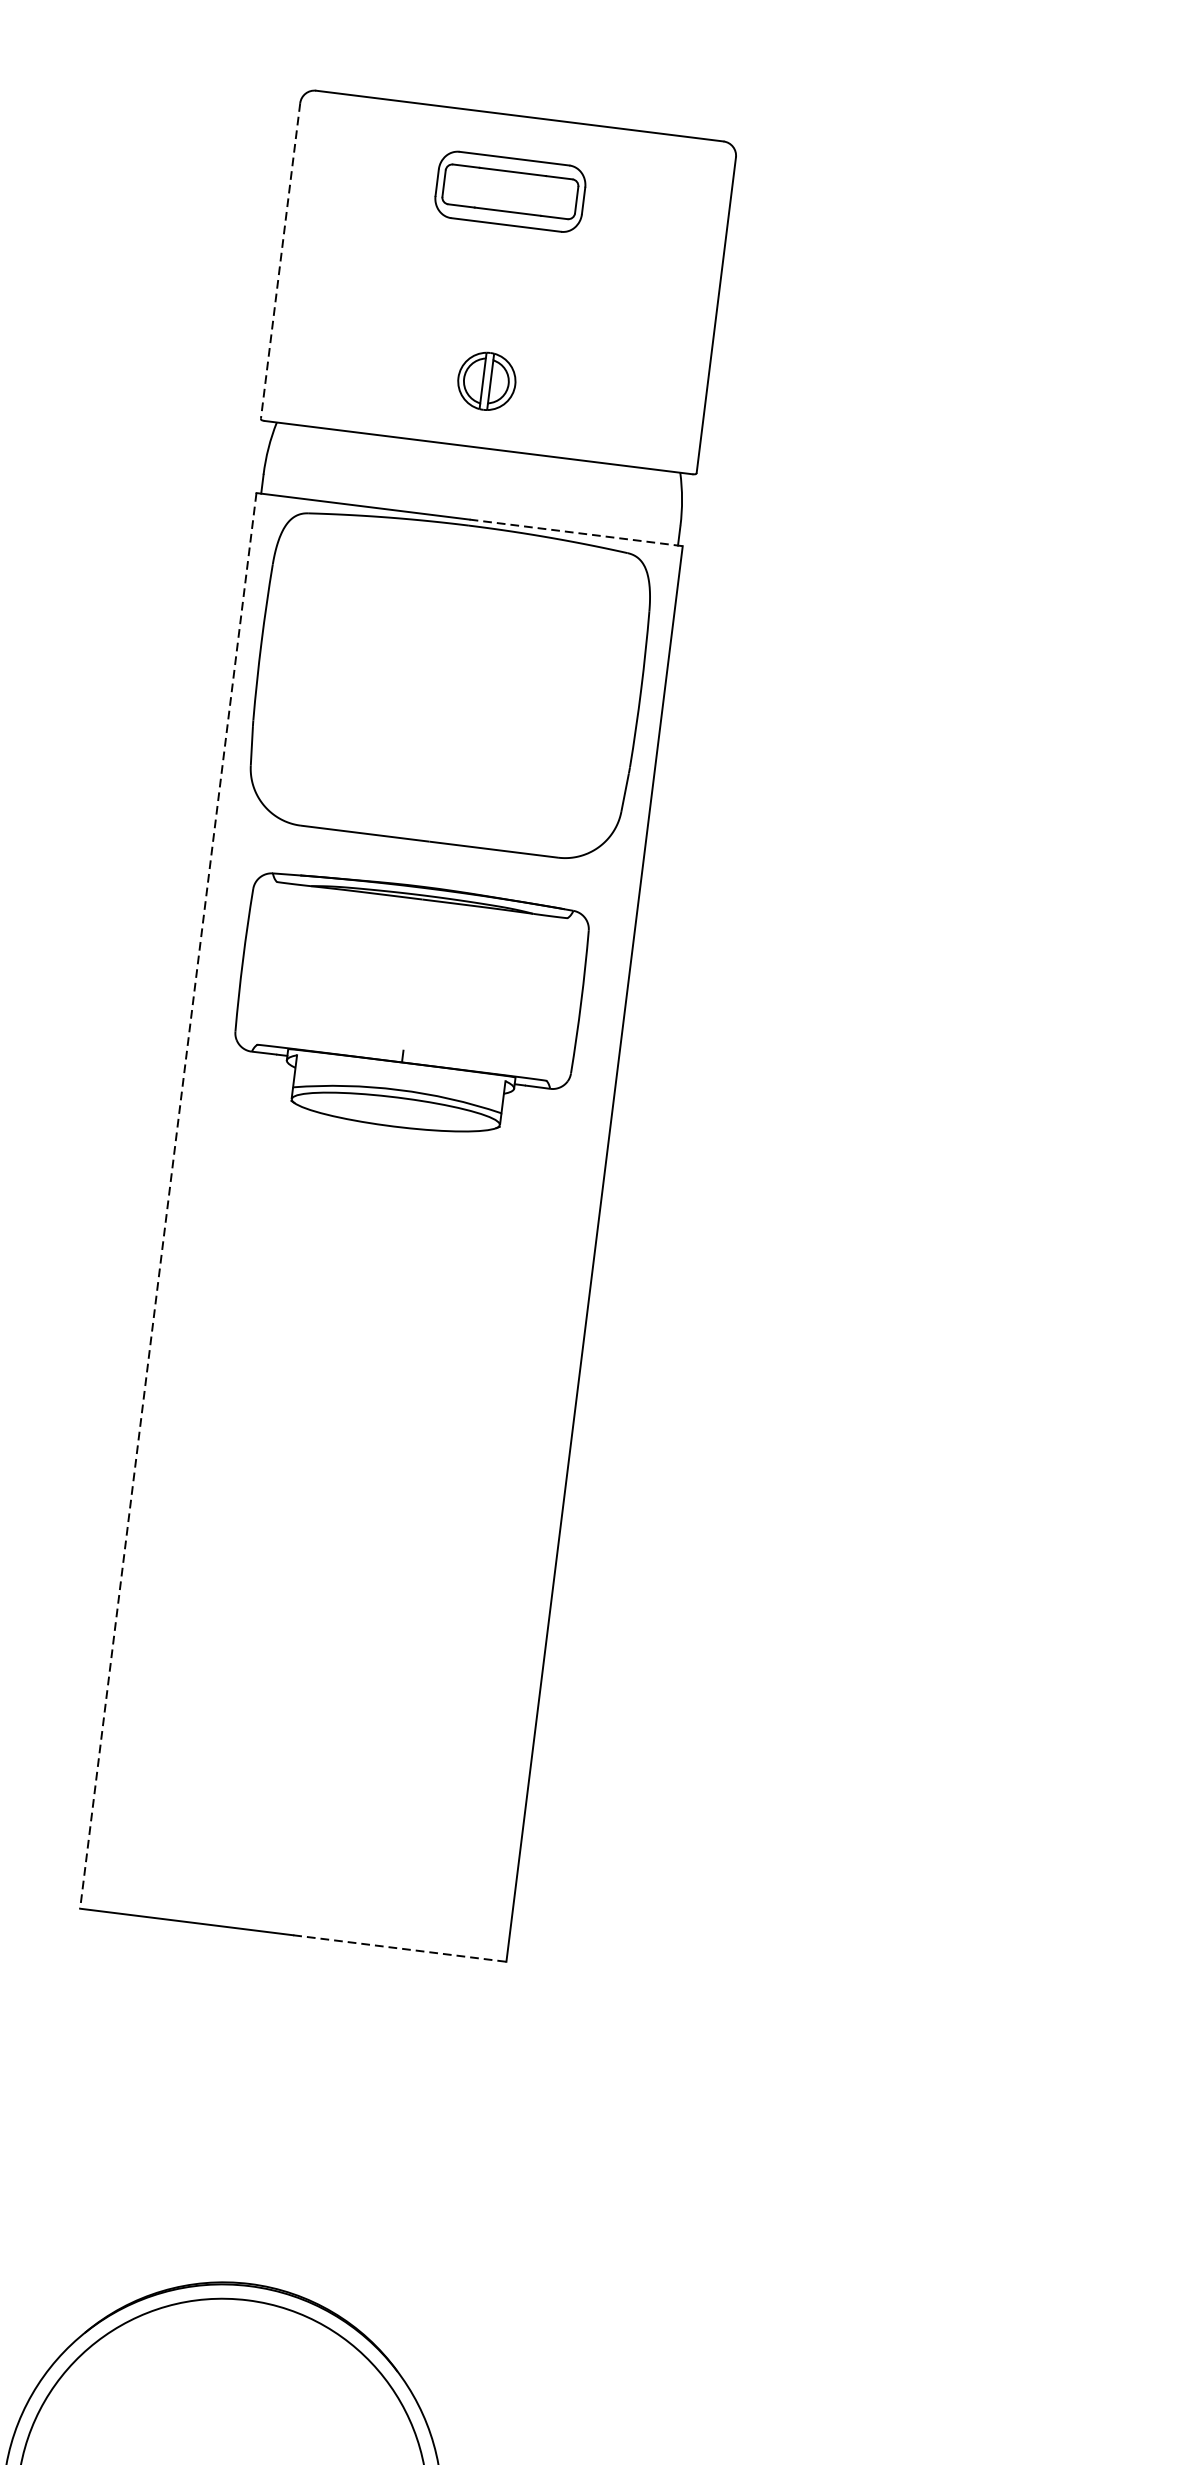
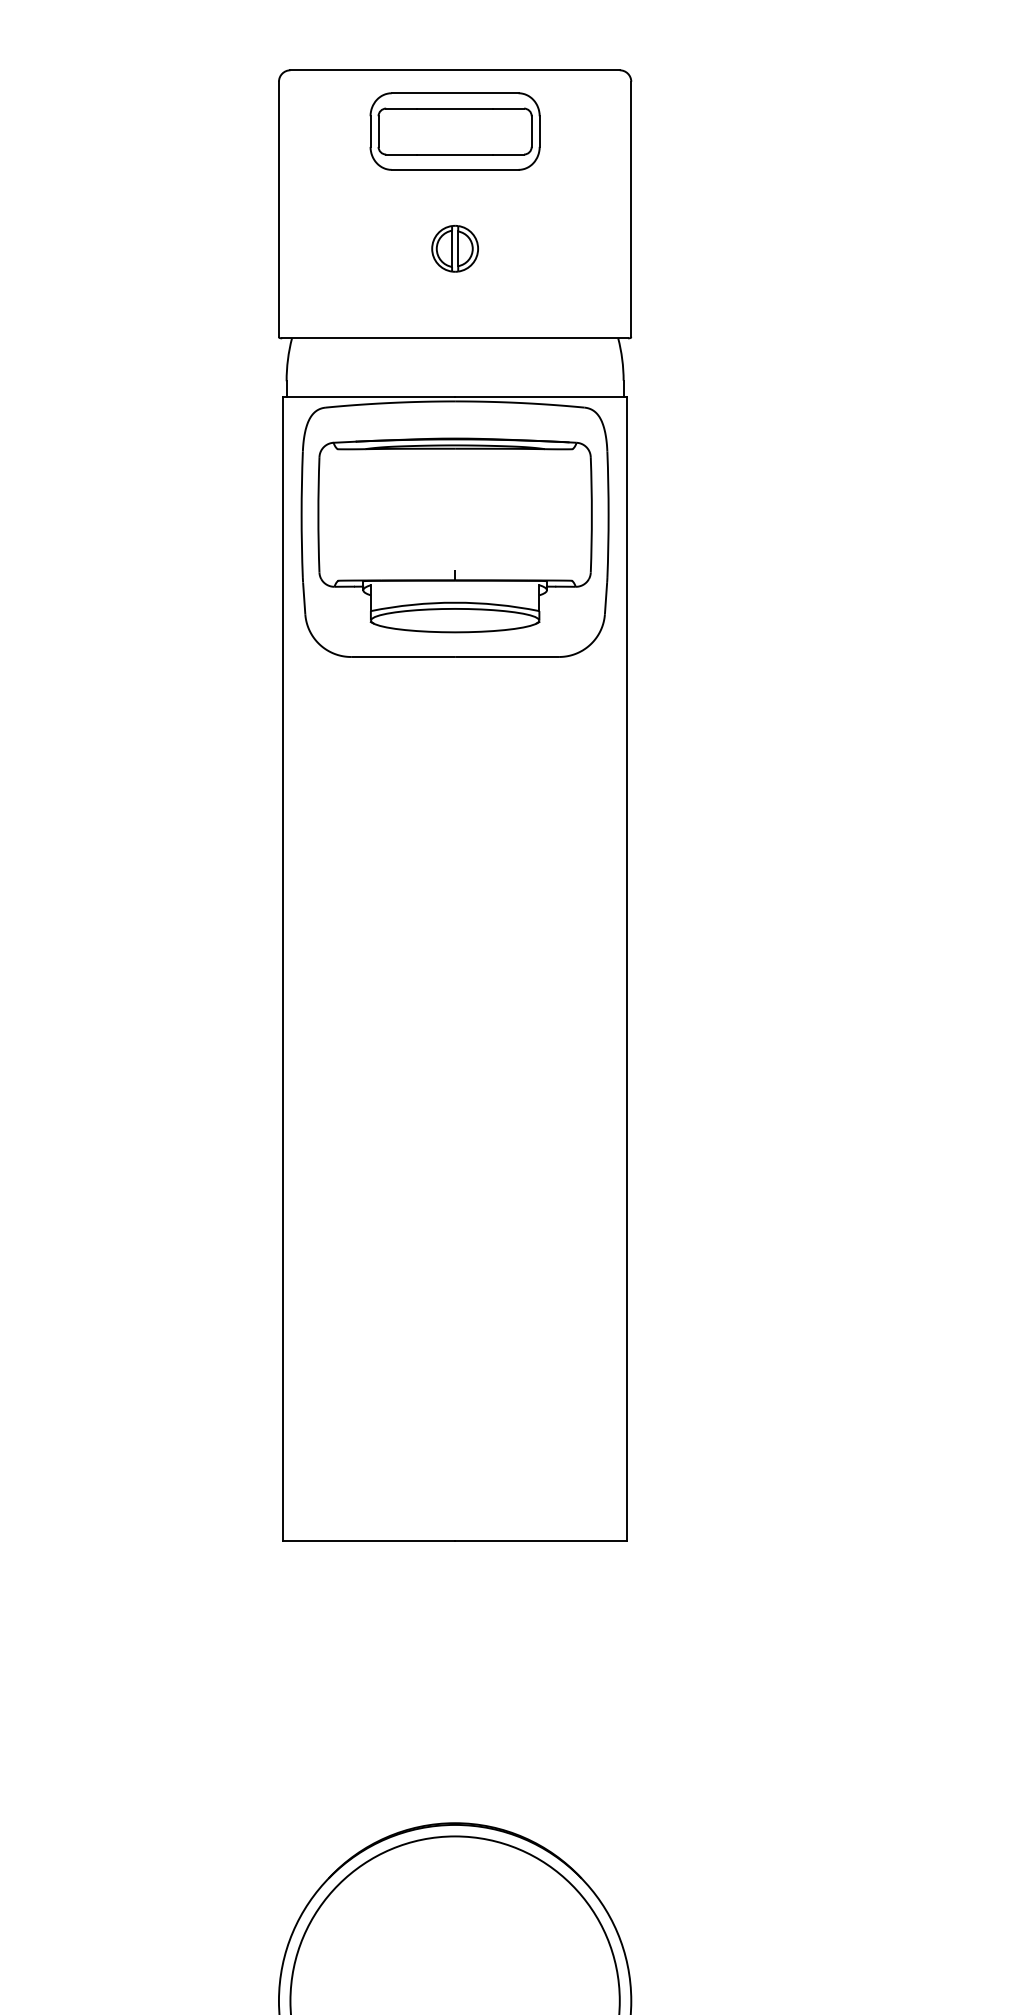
part: (509, 191) -> (454, 131), size x1.43
line: (279, 261) -> (278, 209), dashed -> solid
part: (486, 380) -> (454, 248), moved
line: (576, 532) -> (541, 396), dashed -> solid
part: (408, 1006) -> (454, 535), moved
line: (167, 1201) -> (282, 969), dashed -> solid
line: (400, 1948) -> (541, 1541), dashed -> solid

